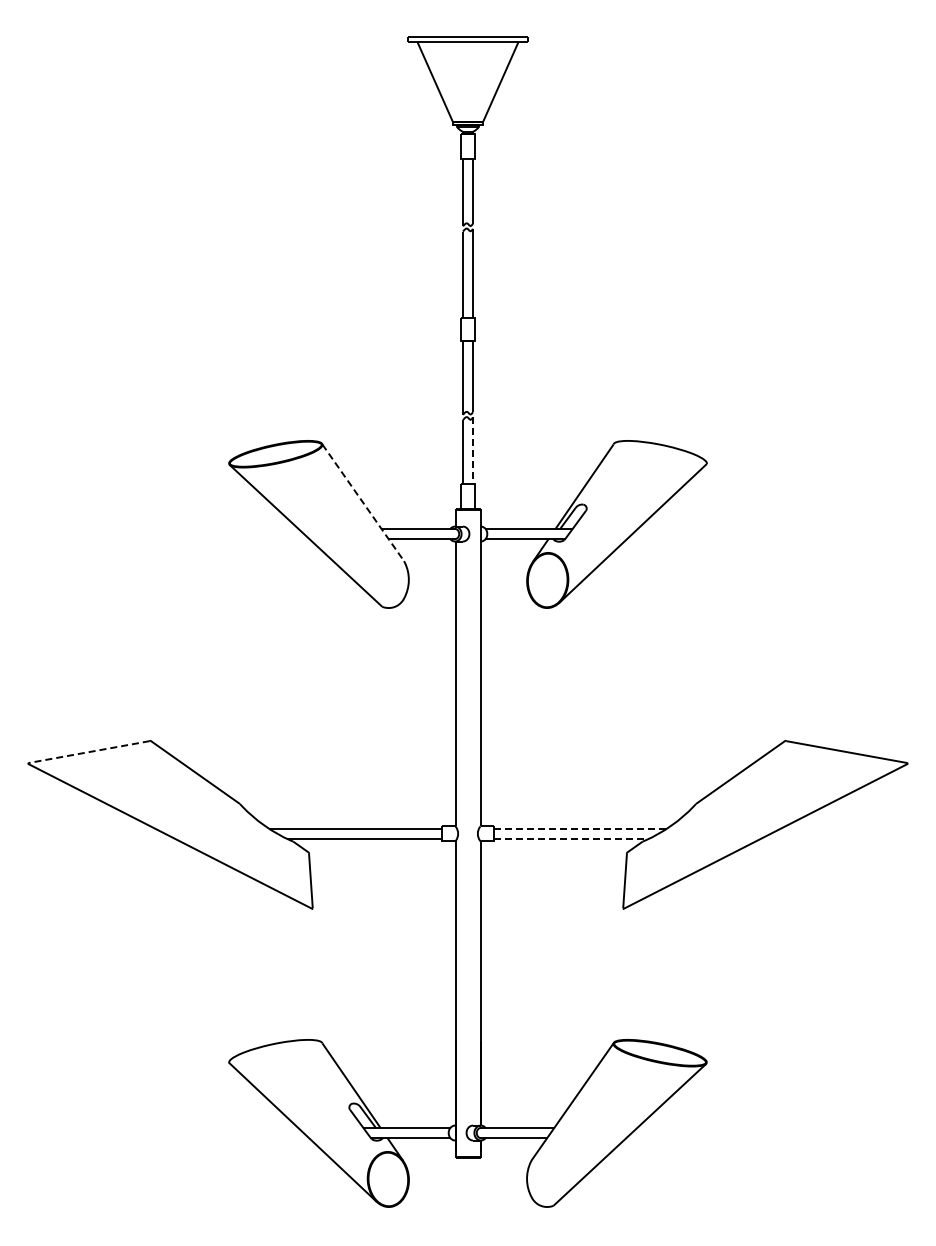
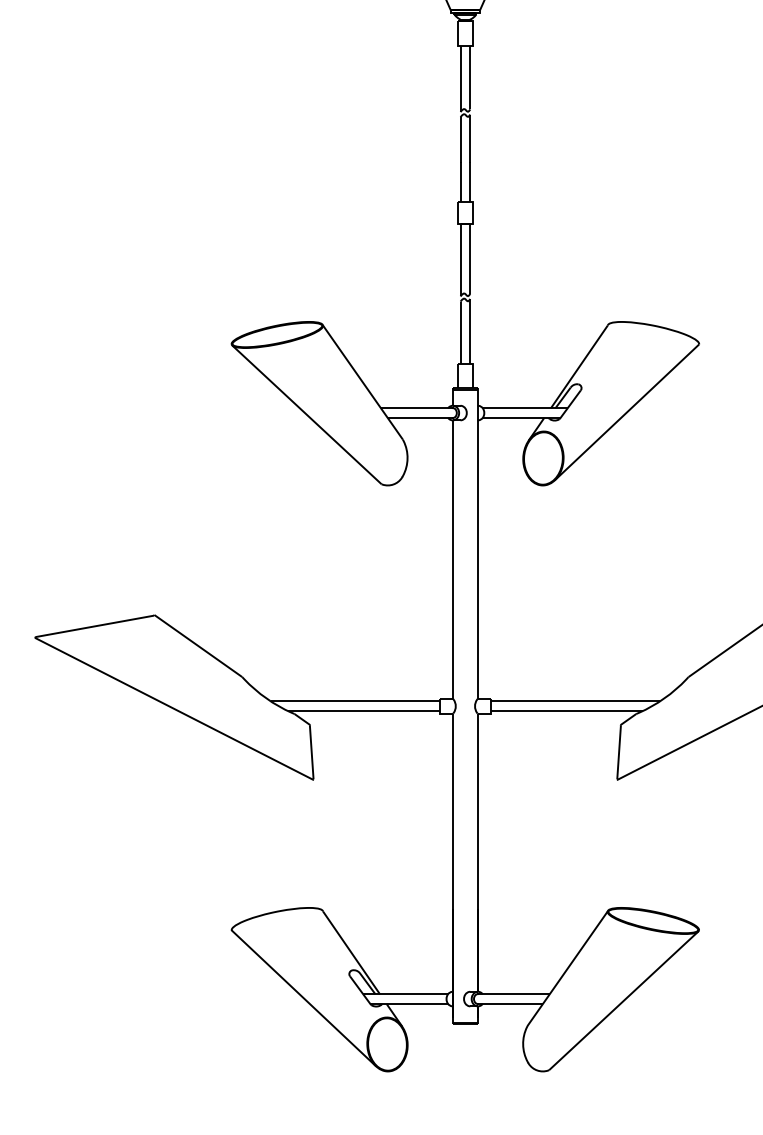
line: (473, 451) -> (470, 332), dashed -> solid
line: (363, 503) -> (363, 383), dashed -> solid
line: (89, 752) -> (95, 626), dashed -> solid
line: (580, 828) -> (575, 701), dashed -> solid
line: (571, 838) -> (566, 710), dashed -> solid

